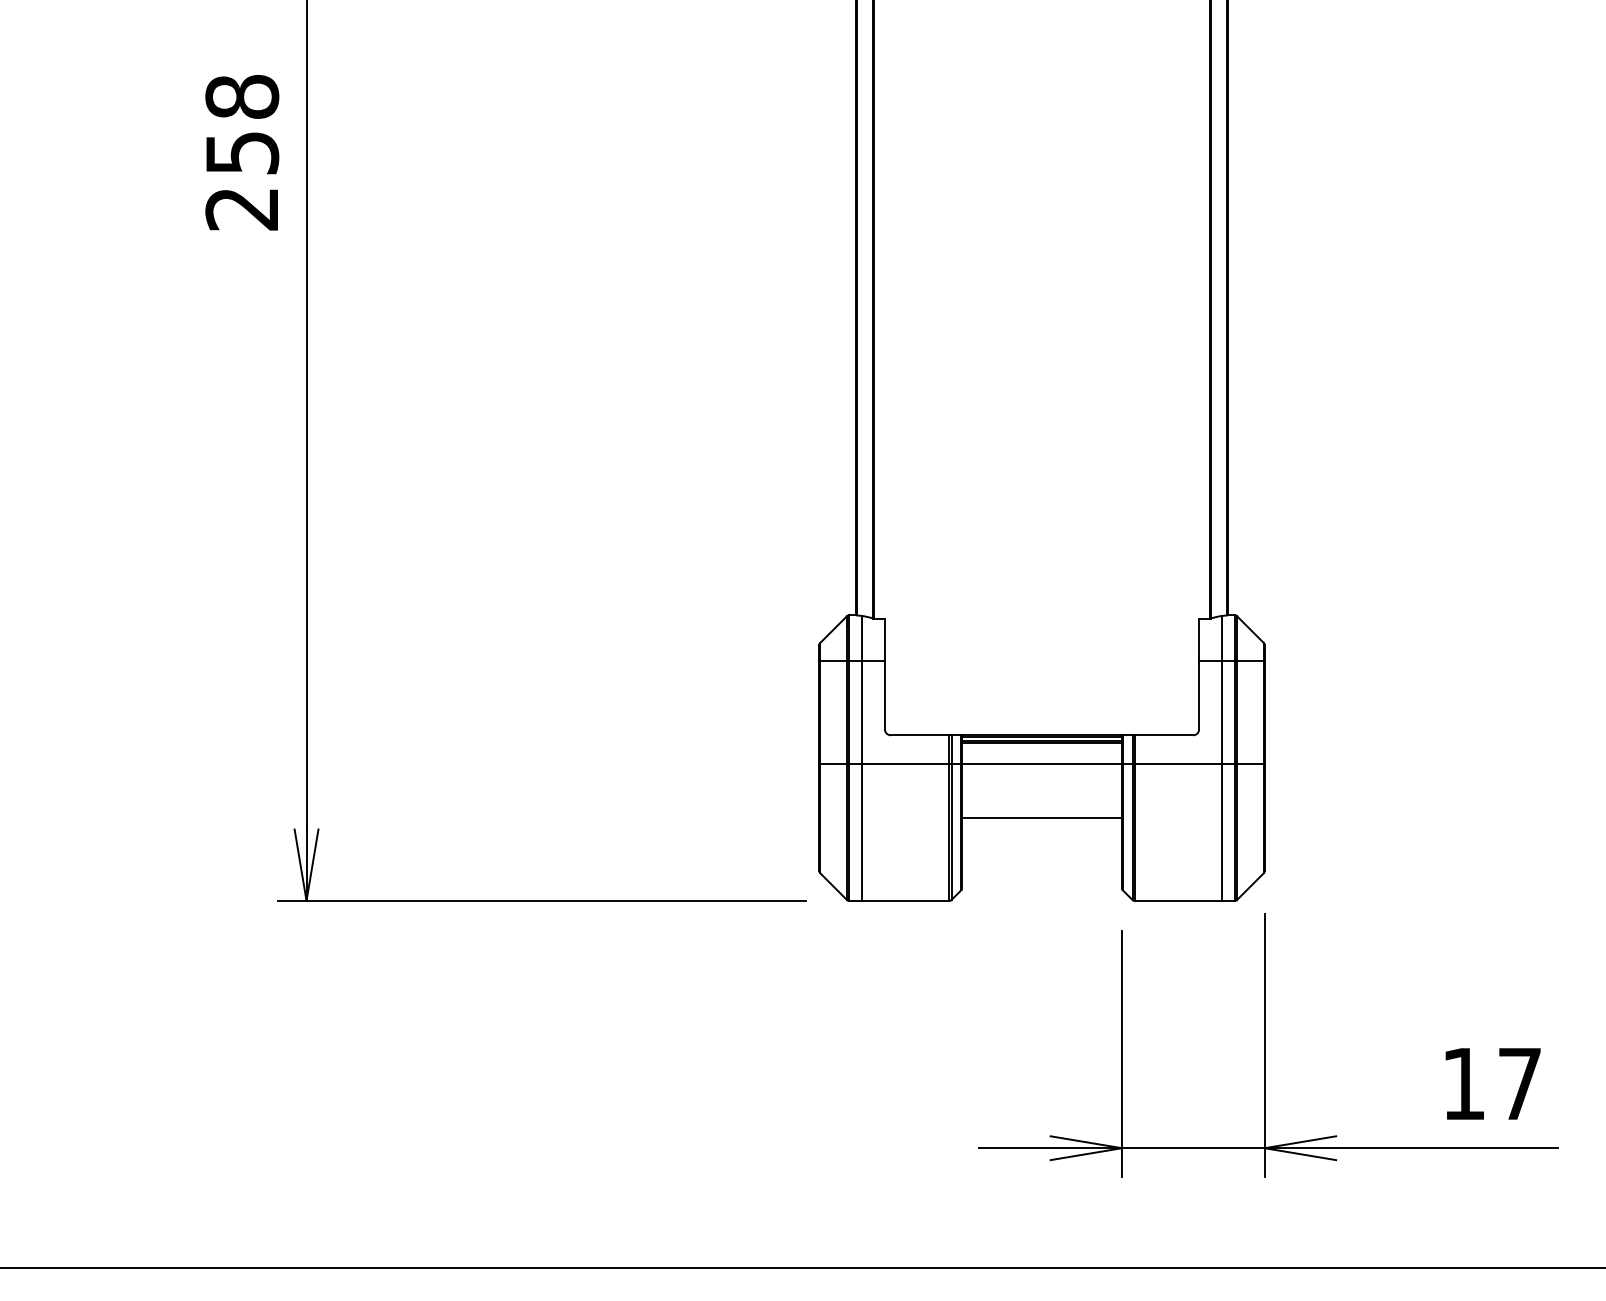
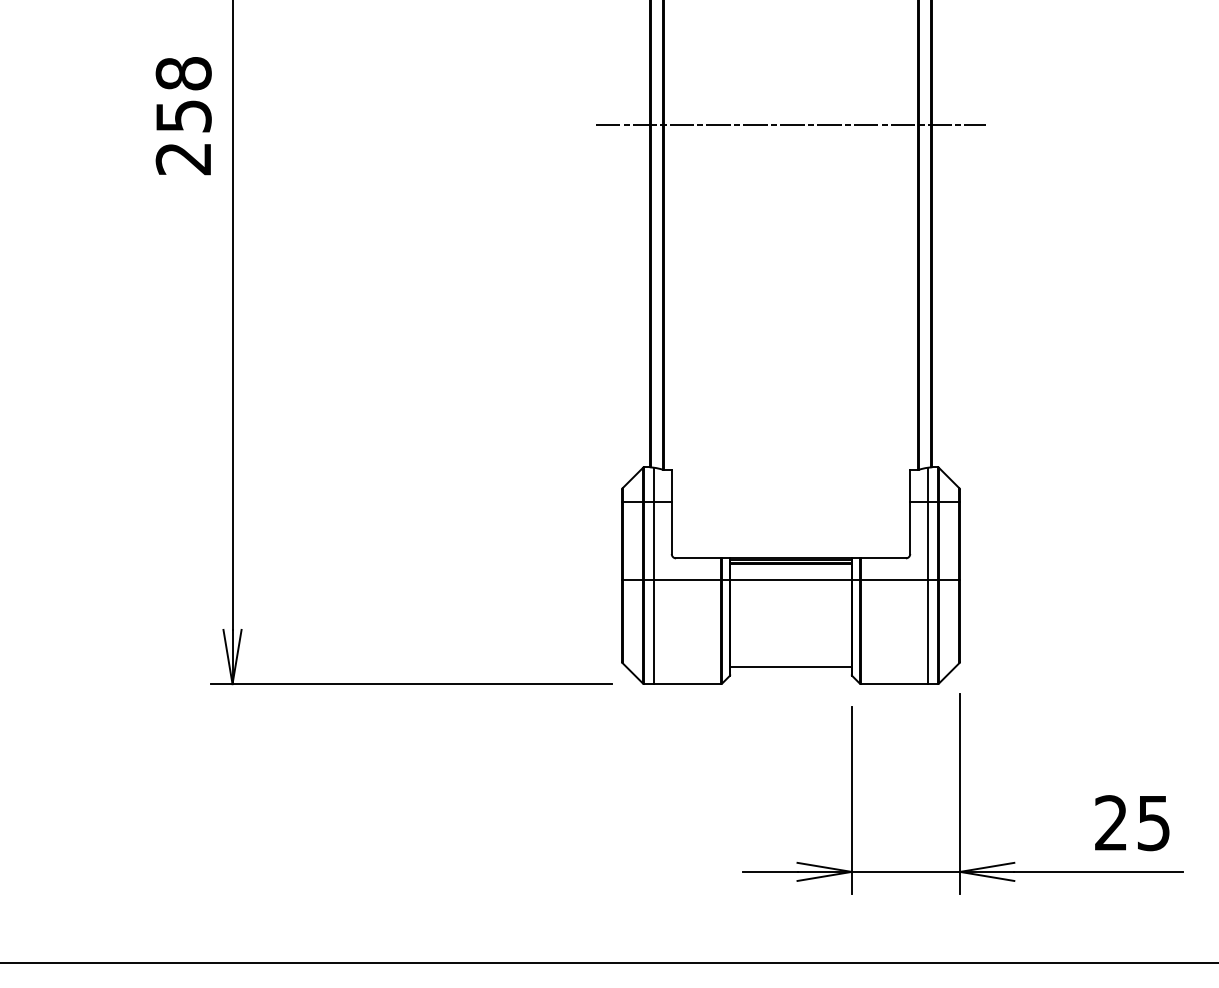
line: (1042, 164) -> (791, 124), added
line: (1041, 818) -> (790, 667), moved
text: (1491, 1083) -> (1132, 822), 17 -> 25

